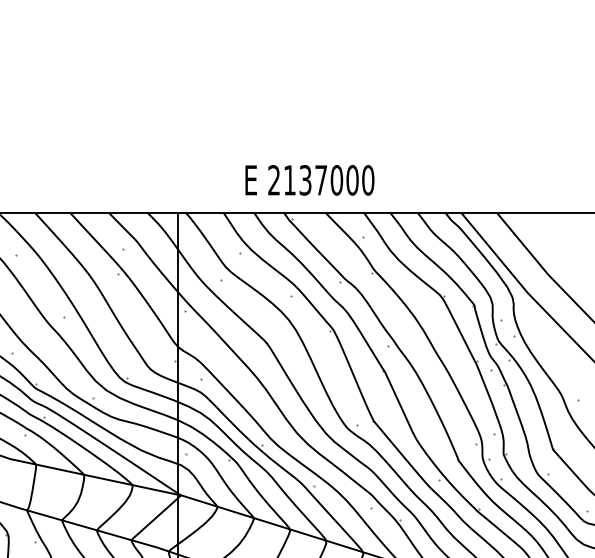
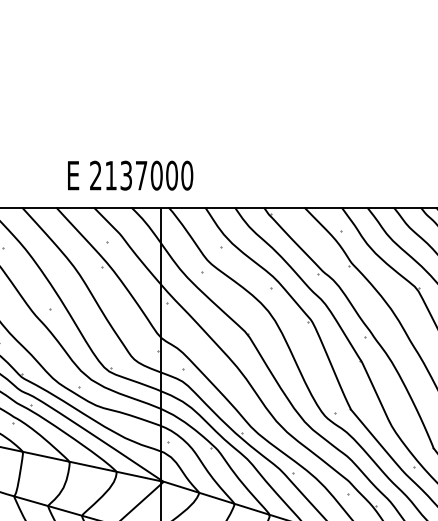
text: (309, 180) -> (130, 175), moved

